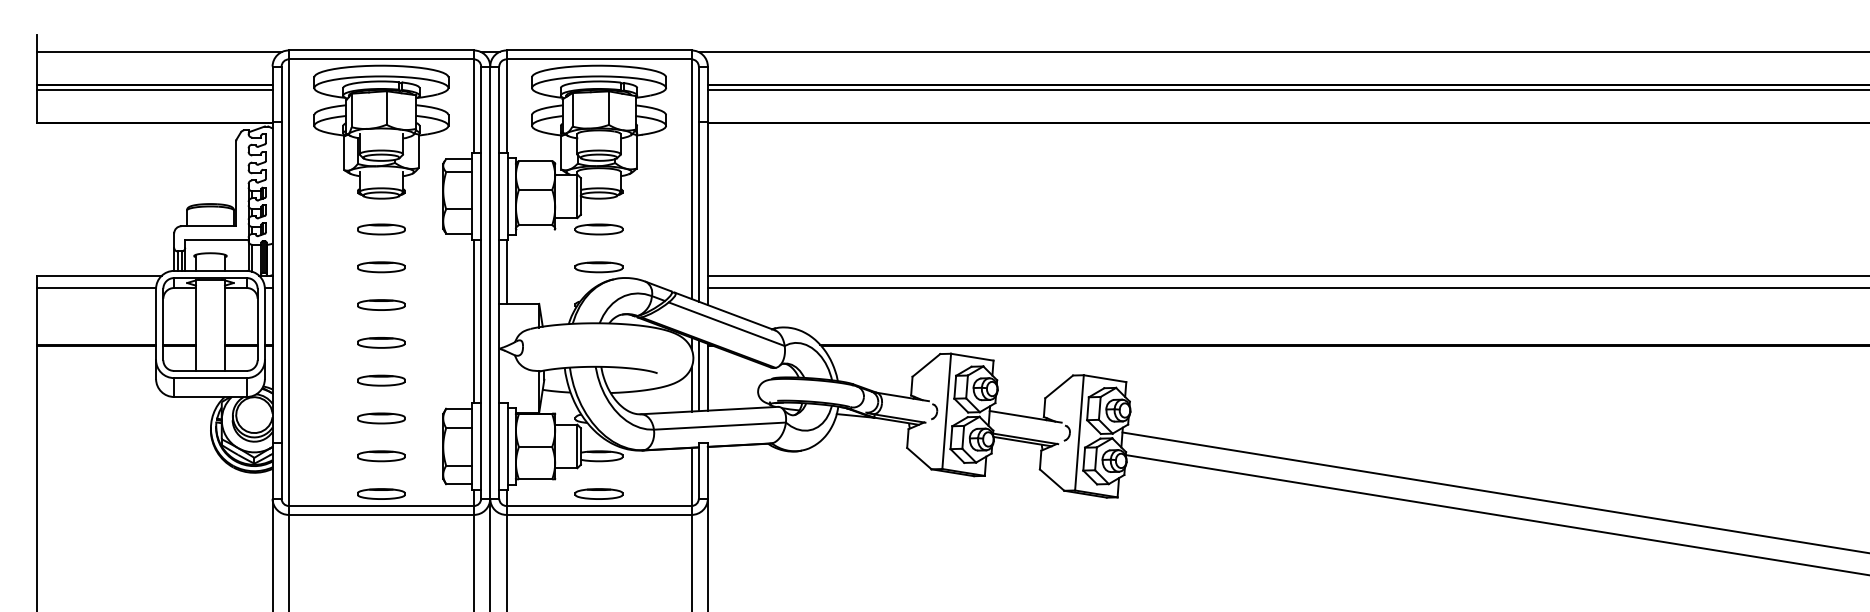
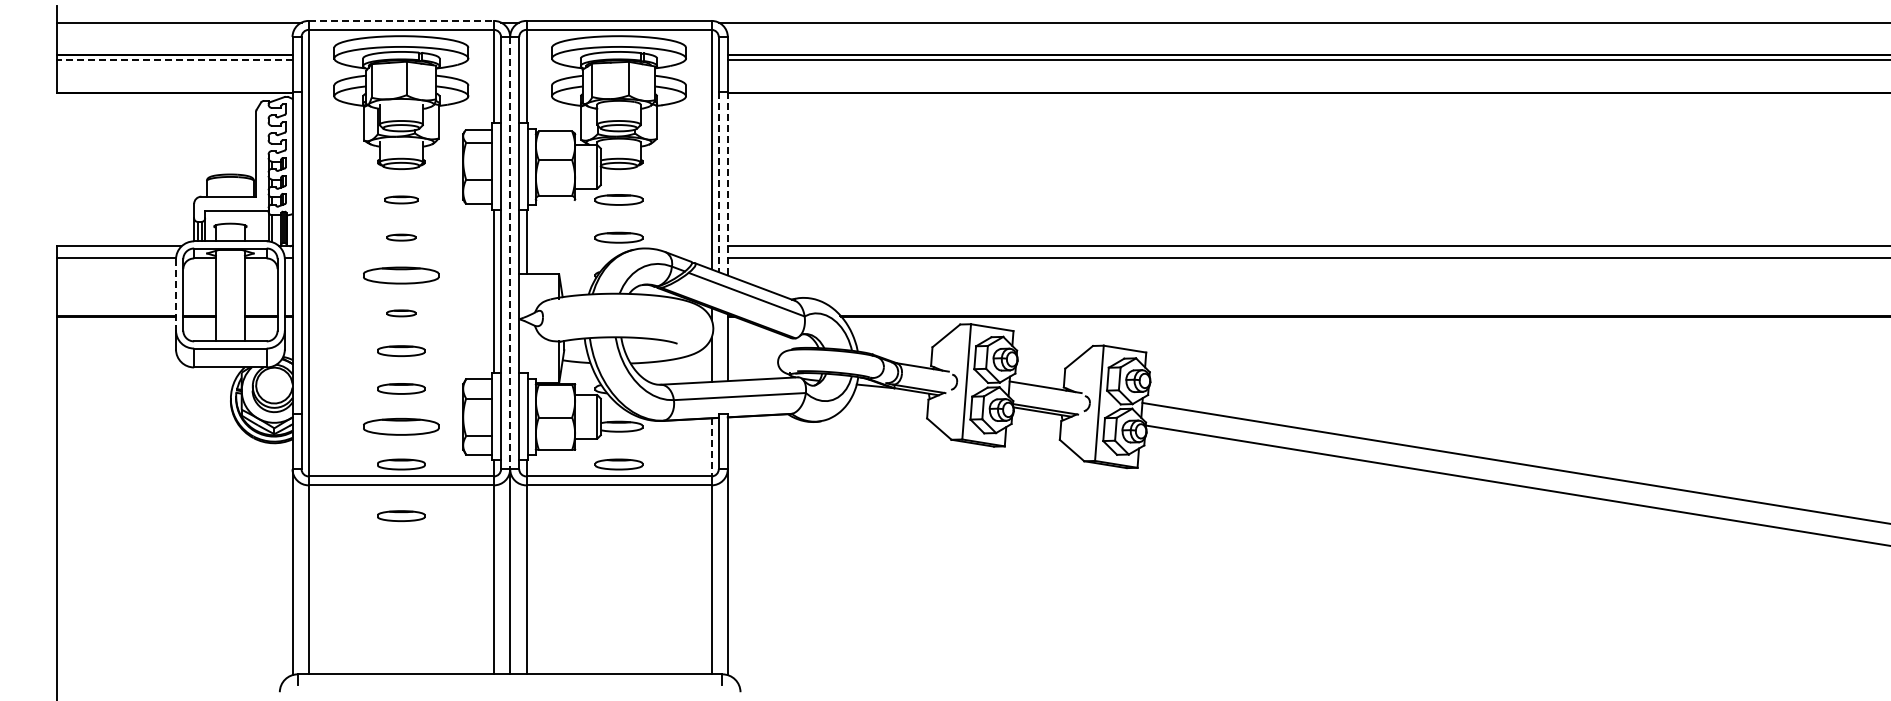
line: (381, 50) -> (401, 20), solid -> dashed
line: (154, 90) -> (174, 60), solid -> dashed
line: (698, 212) -> (718, 182), solid -> dashed
line: (707, 213) -> (727, 183), solid -> dashed
part: (381, 229) -> (401, 199), size x0.7
part: (381, 267) -> (401, 237), size x0.6
line: (490, 283) -> (510, 253), solid -> dashed
part: (381, 305) -> (401, 275), size x1.6
line: (156, 324) -> (176, 294), solid -> dashed
part: (381, 343) -> (401, 313), size x0.6
line: (698, 375) -> (718, 345), removed
part: (381, 456) -> (401, 426), size x1.6
line: (691, 477) -> (711, 447), solid -> dashed
part: (381, 545) -> (401, 515), added

